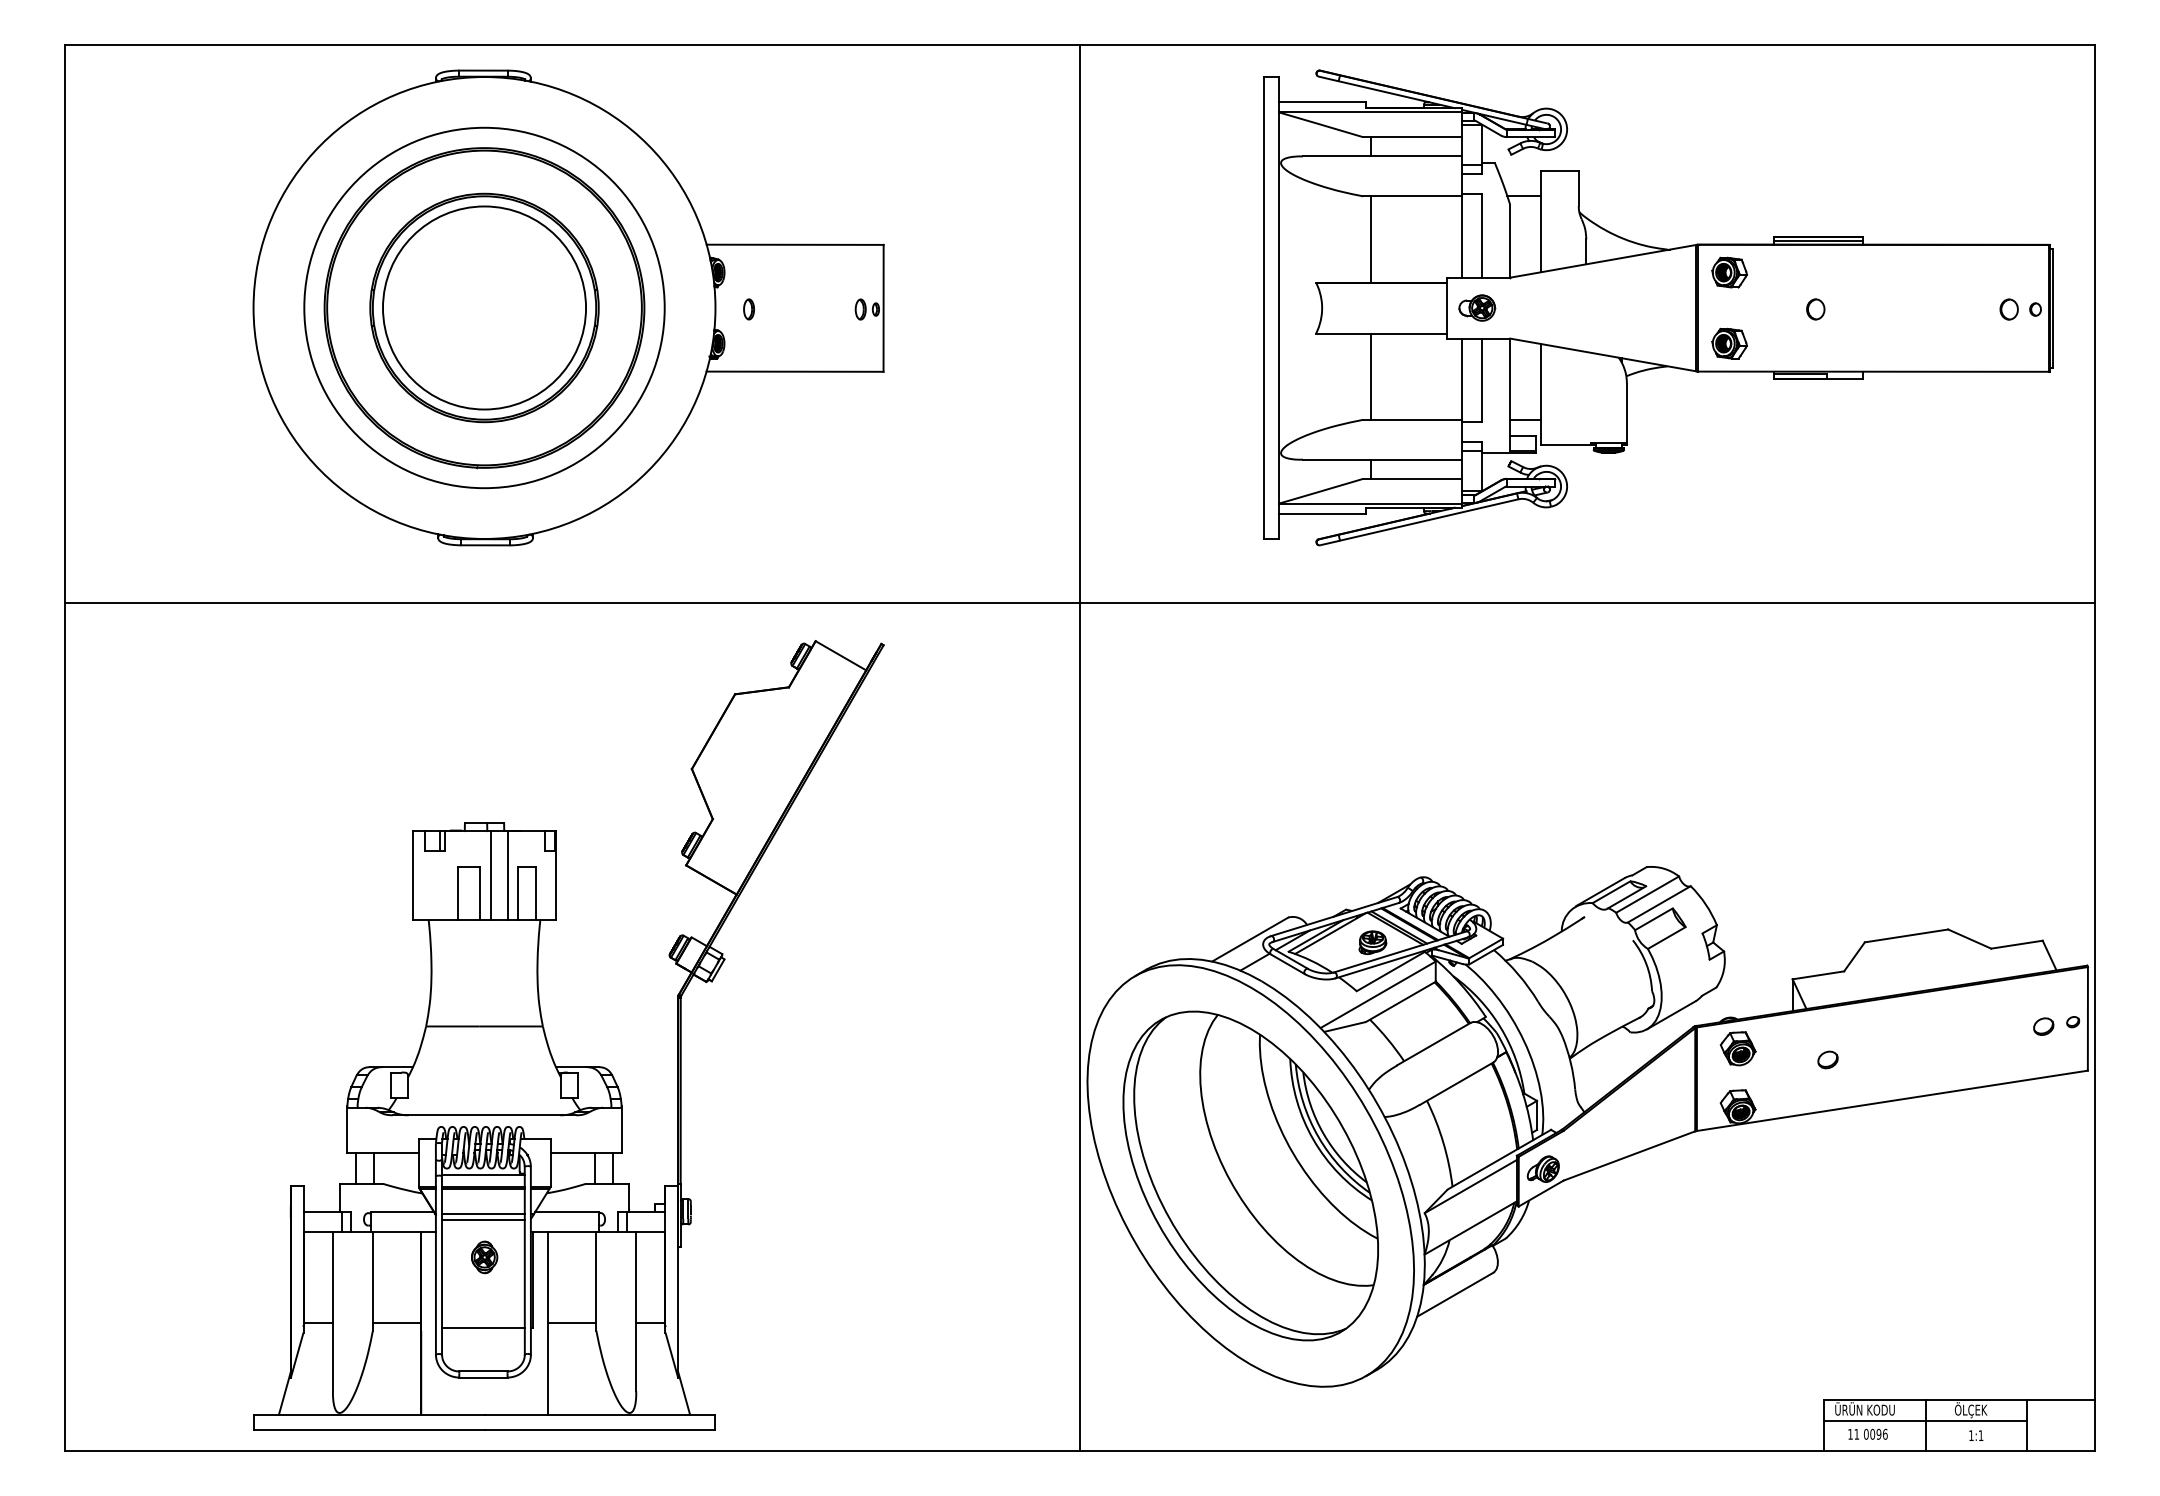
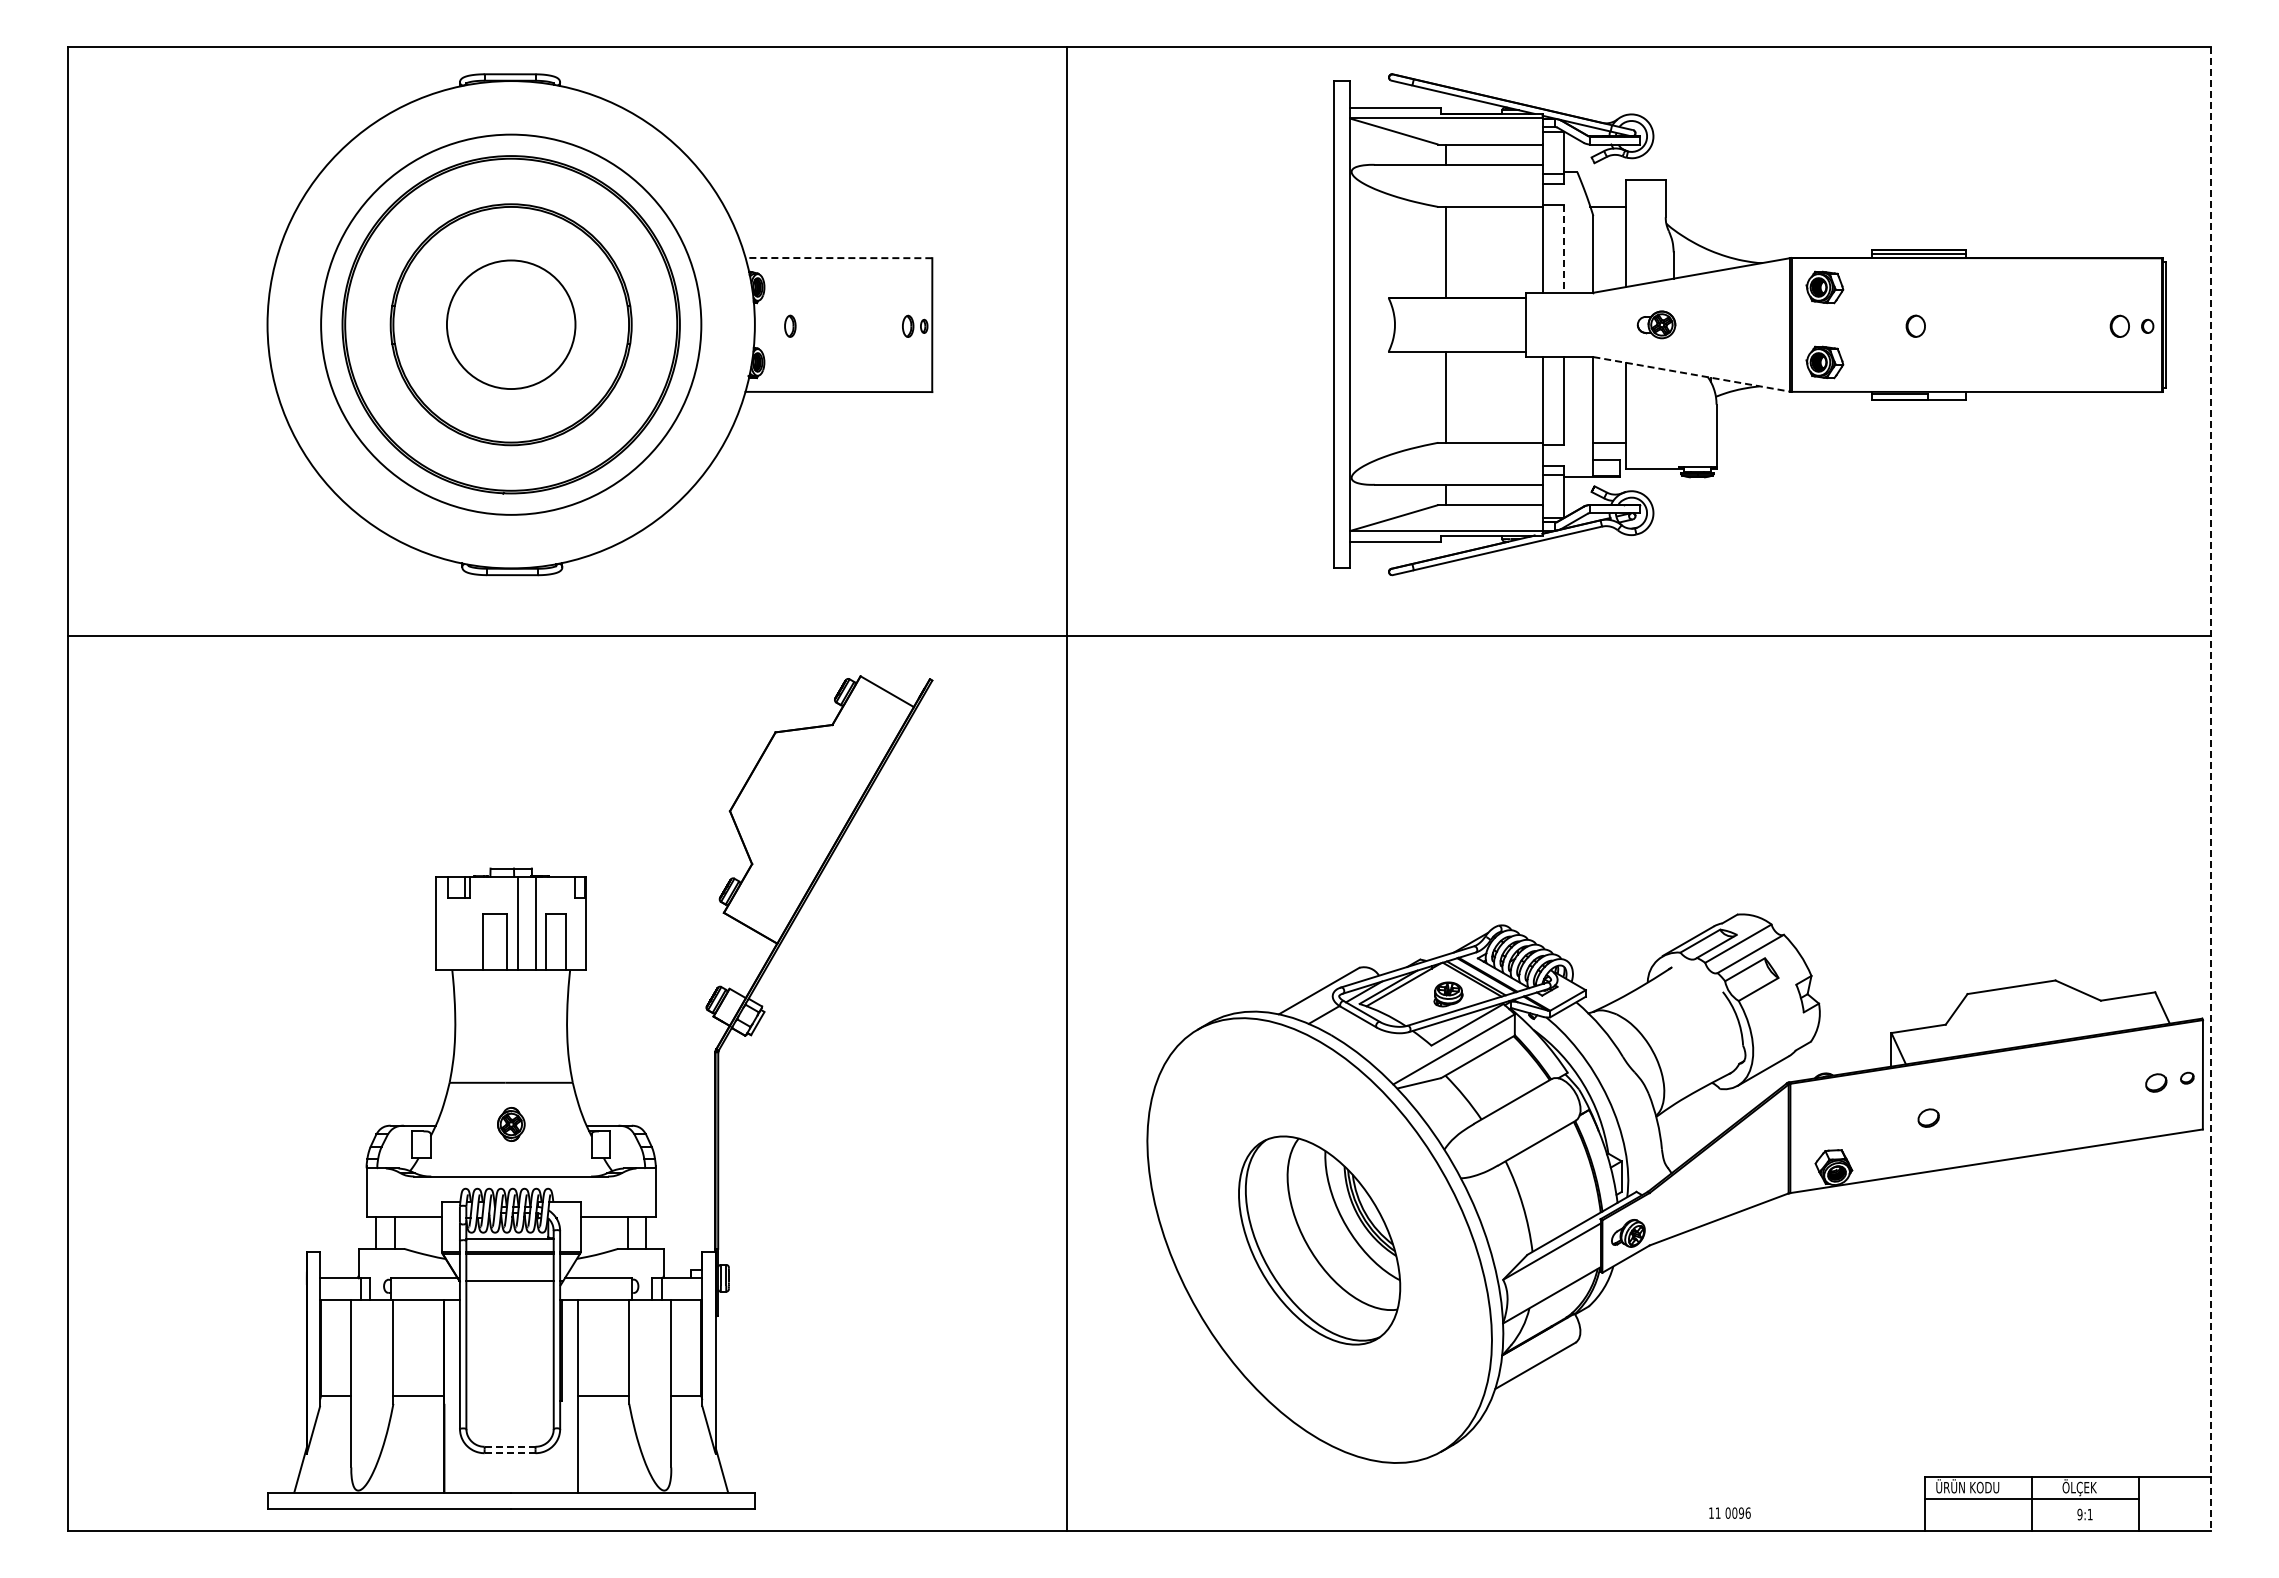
line: (1481, 236) -> (1563, 249), solid -> dashed
line: (794, 245) -> (838, 258), solid -> dashed
circle: (484, 307) -> (511, 324), size x0.6
part: (1477, 307) -> (1656, 324), moved
line: (1603, 355) -> (1691, 374), solid -> dashed
line: (1080, 747) -> (1066, 788), moved
line: (2095, 748) -> (2210, 789), solid -> dashed
part: (1737, 1048) -> (1833, 1106), removed
part: (1250, 1175) -> (1319, 1240), size x0.6
line: (482, 1219) -> (509, 1286), removed
part: (484, 1257) -> (511, 1124), moved
line: (482, 1328) -> (509, 1401), removed
line: (482, 1371) -> (509, 1446), solid -> dashed
line: (483, 1377) -> (510, 1453), solid -> dashed
text: (1867, 1433) -> (1729, 1512), moved
text: (1970, 1435) -> (2079, 1514), 1:1 -> 9:1

